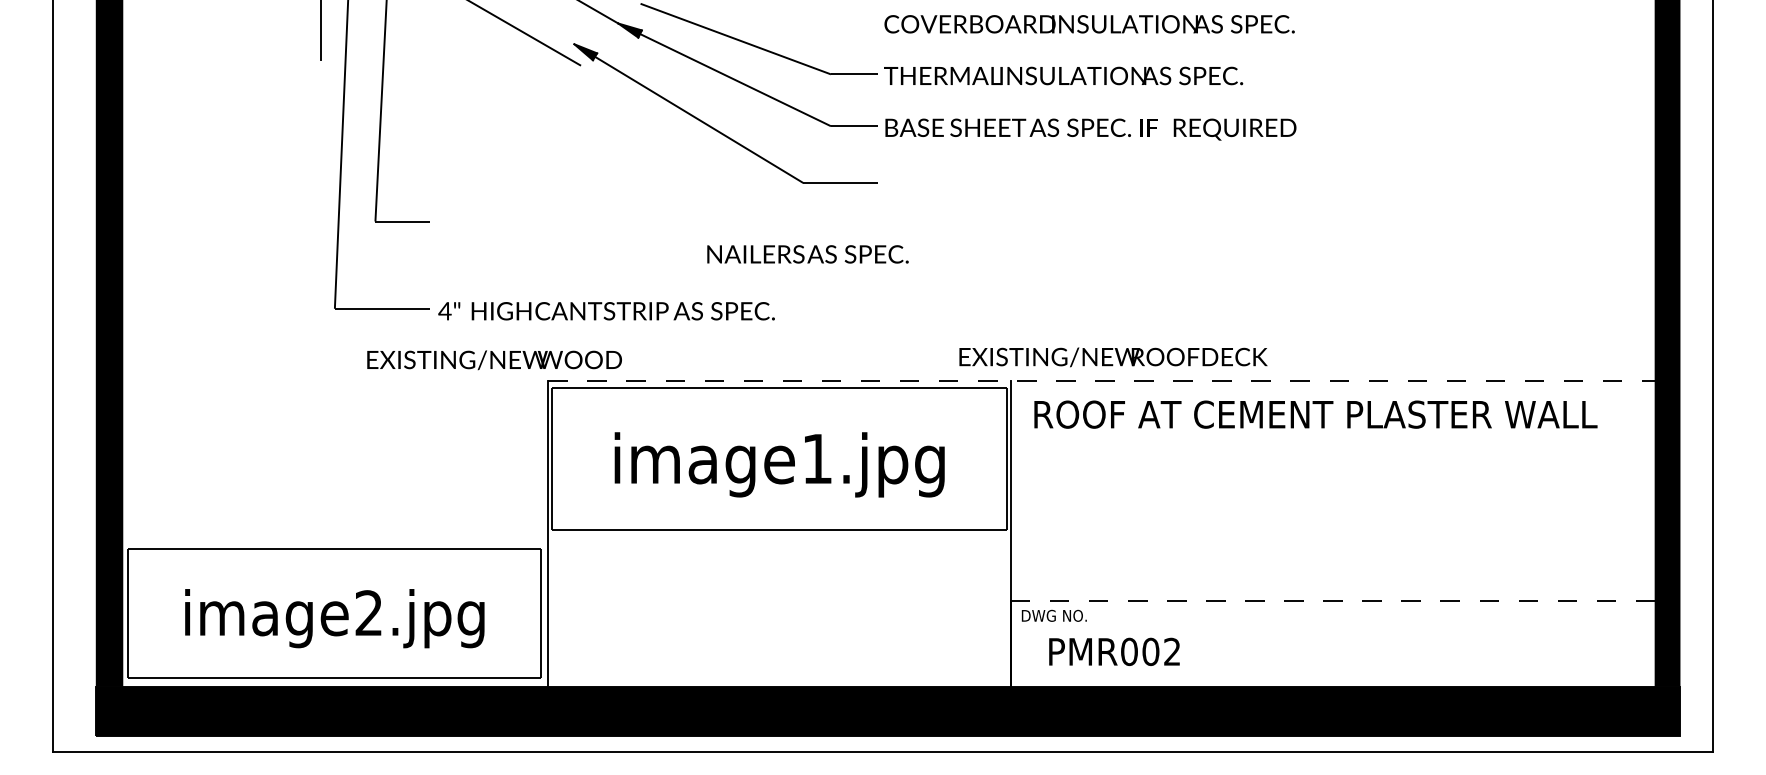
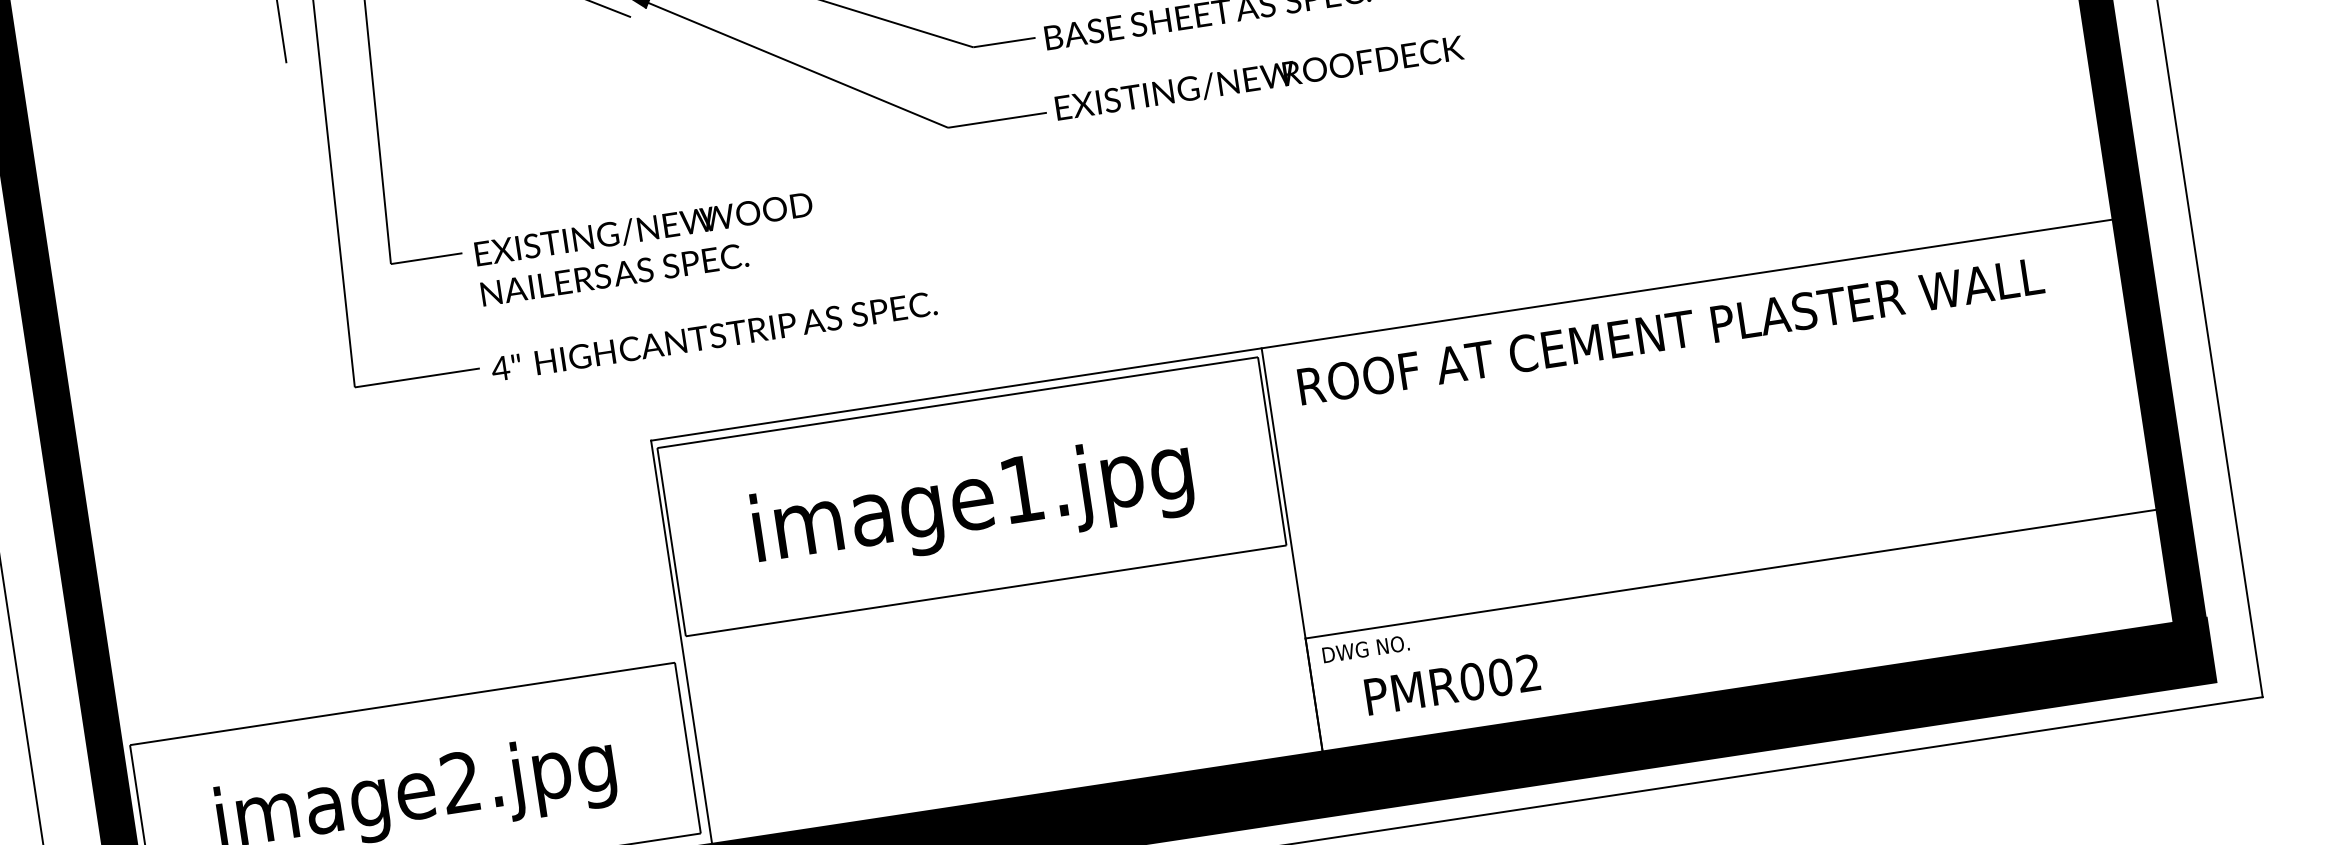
text: (807, 254) -> (614, 274), moved
text: (1113, 357) -> (1259, 78), moved
text: (494, 360) -> (643, 229), moved
line: (1102, 381) -> (1382, 330), dashed -> solid
line: (1333, 601) -> (1731, 574), dashed -> solid

